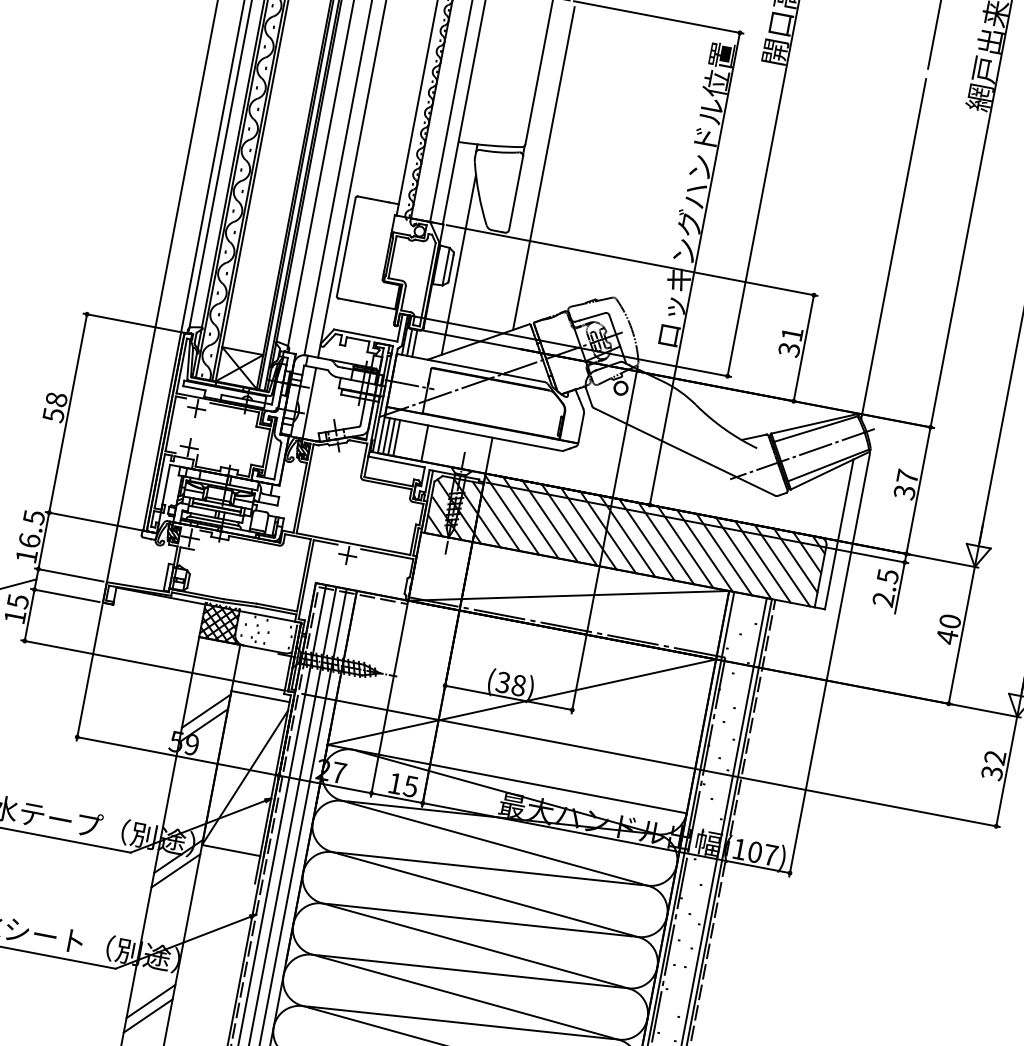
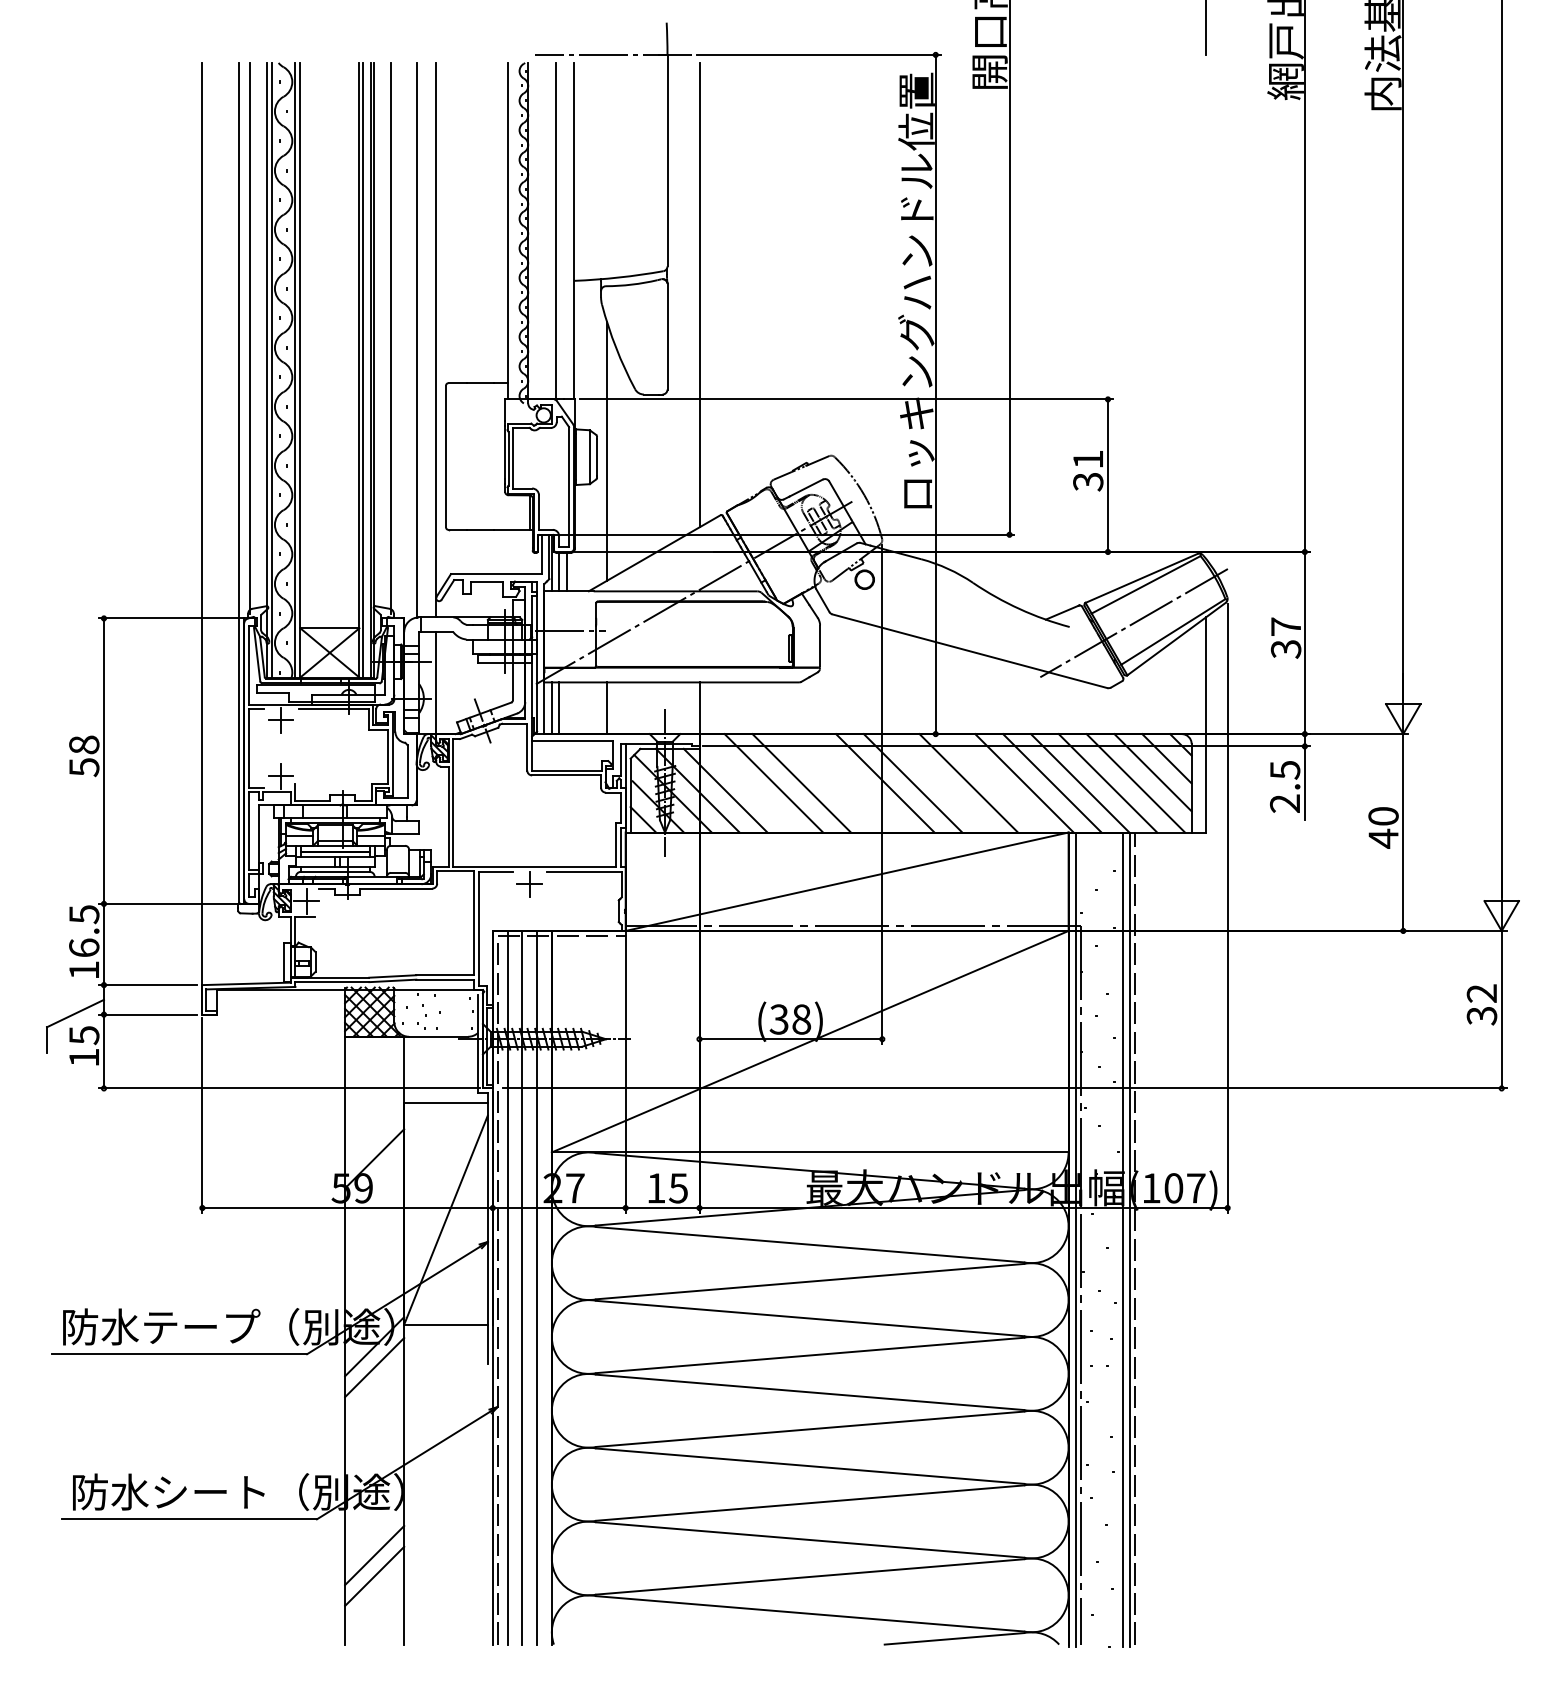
line: (893, 249) -> (1206, 314), removed
line: (396, 438) -> (566, 708), removed
line: (512, 515) -> (747, 784), removed
line: (569, 525) -> (829, 783), removed
line: (588, 528) -> (857, 783), removed
line: (646, 539) -> (940, 783), removed
line: (685, 547) -> (996, 783), removed
line: (206, 710) -> (374, 1137), removed

